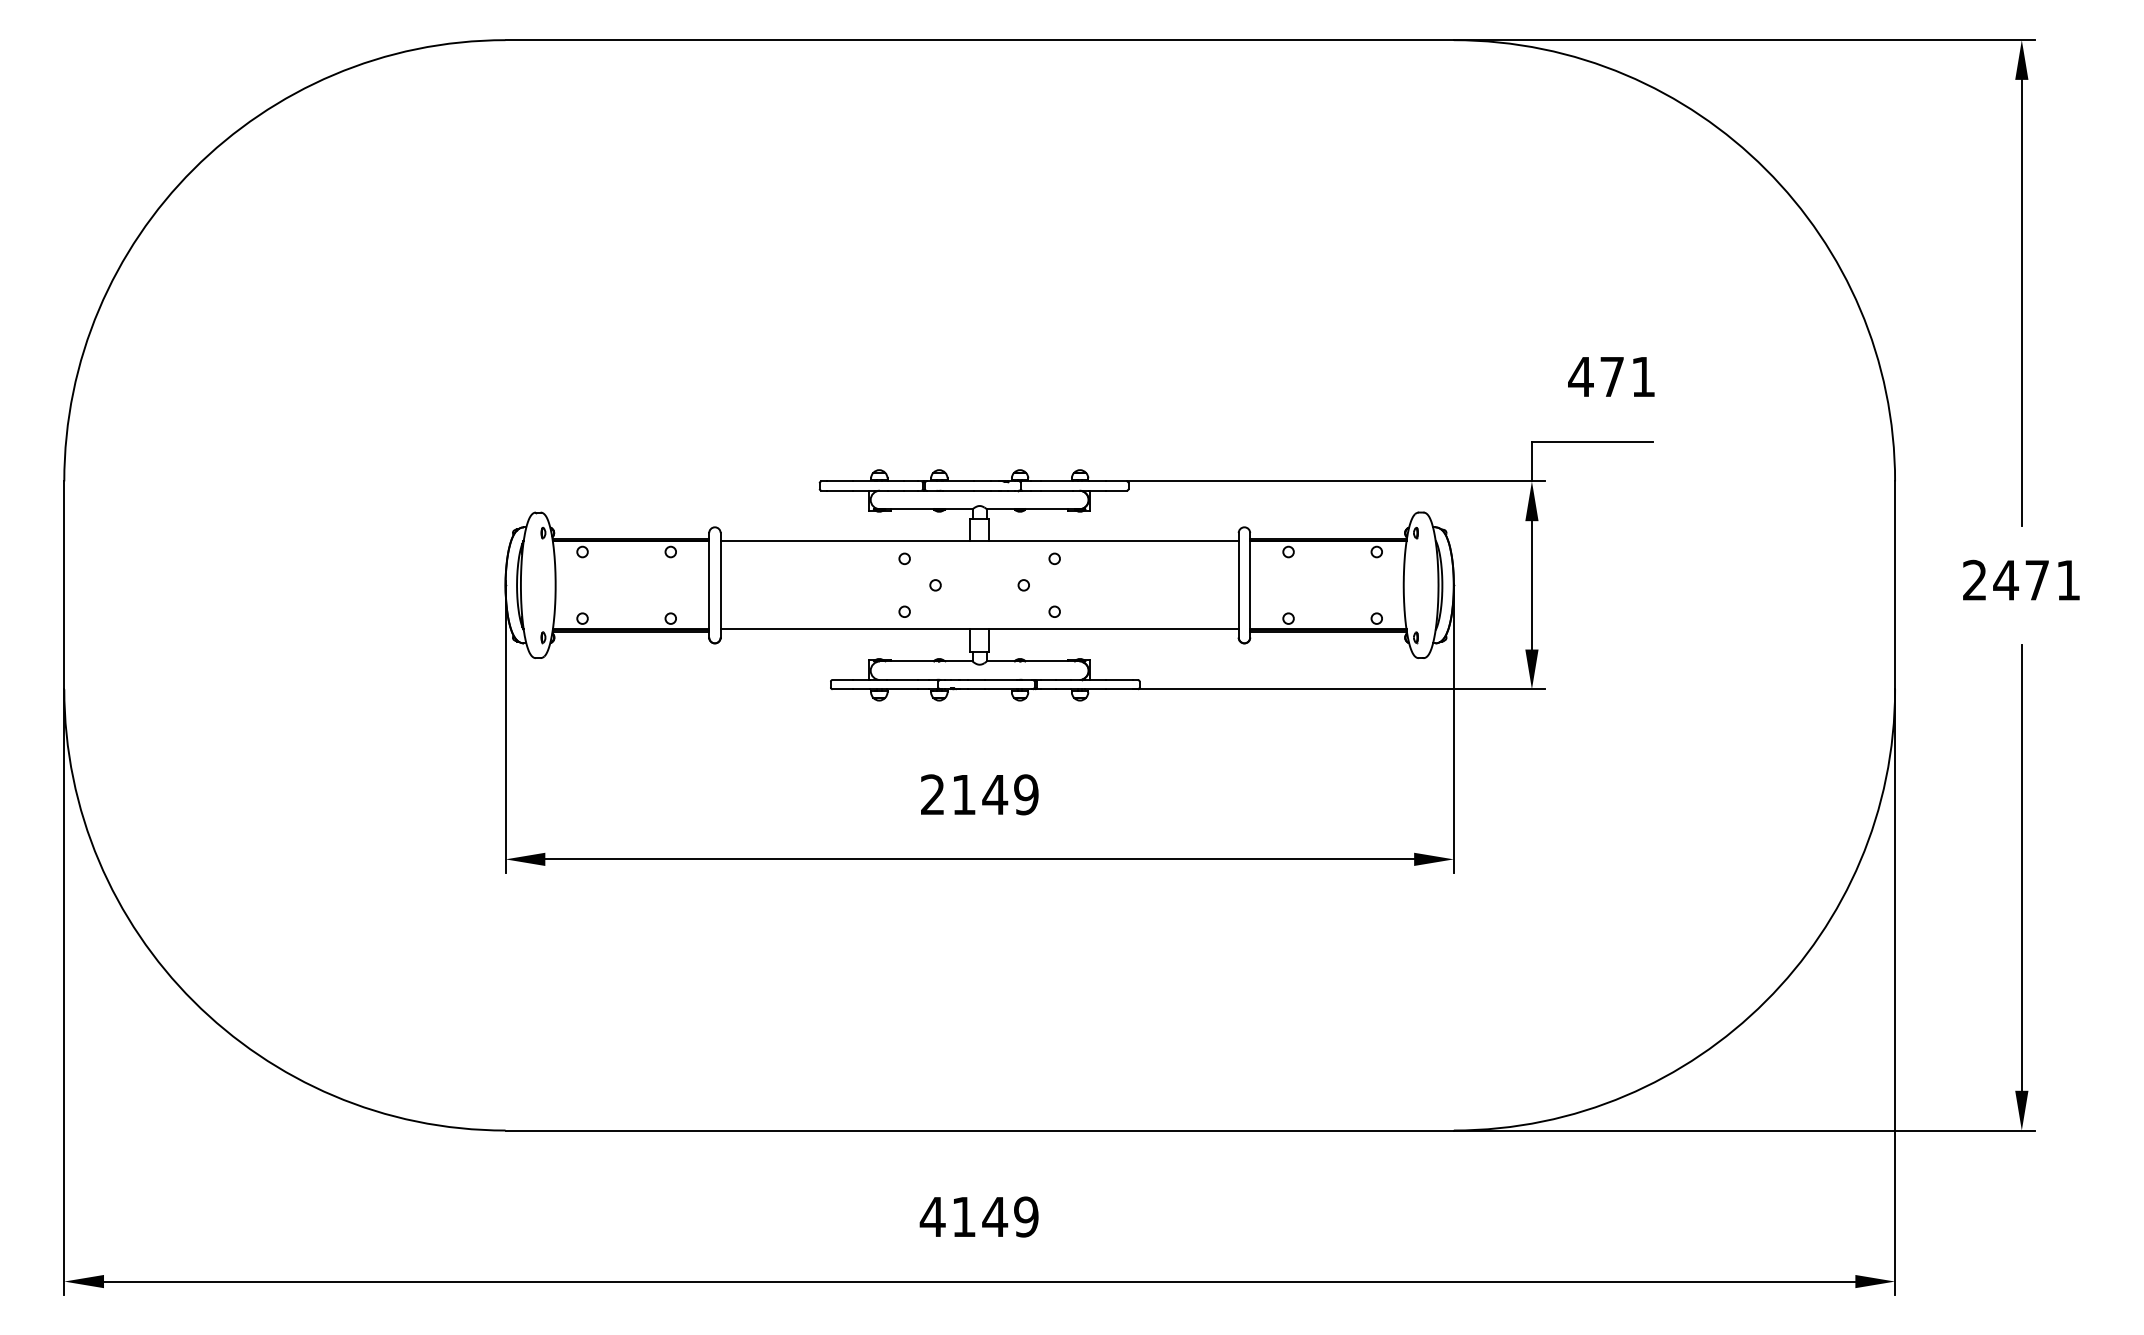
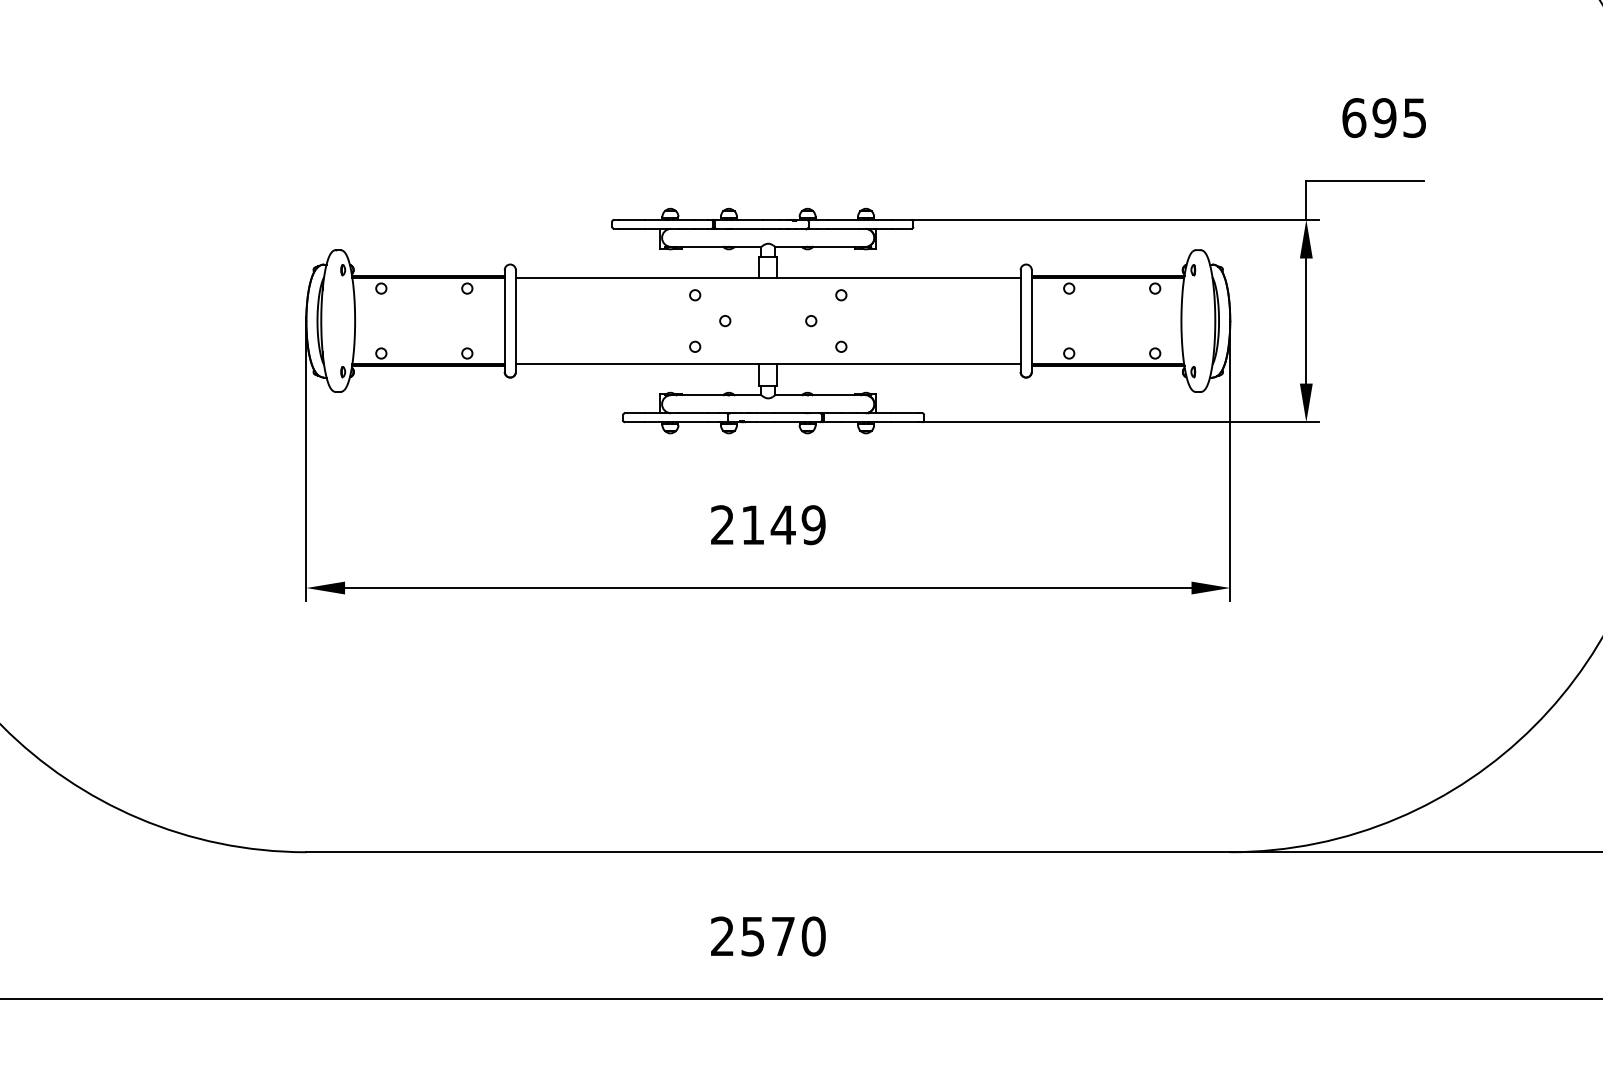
text: (1611, 376) -> (1383, 117), 471 -> 695
text: (978, 1216) -> (767, 935), 4149 -> 2570

